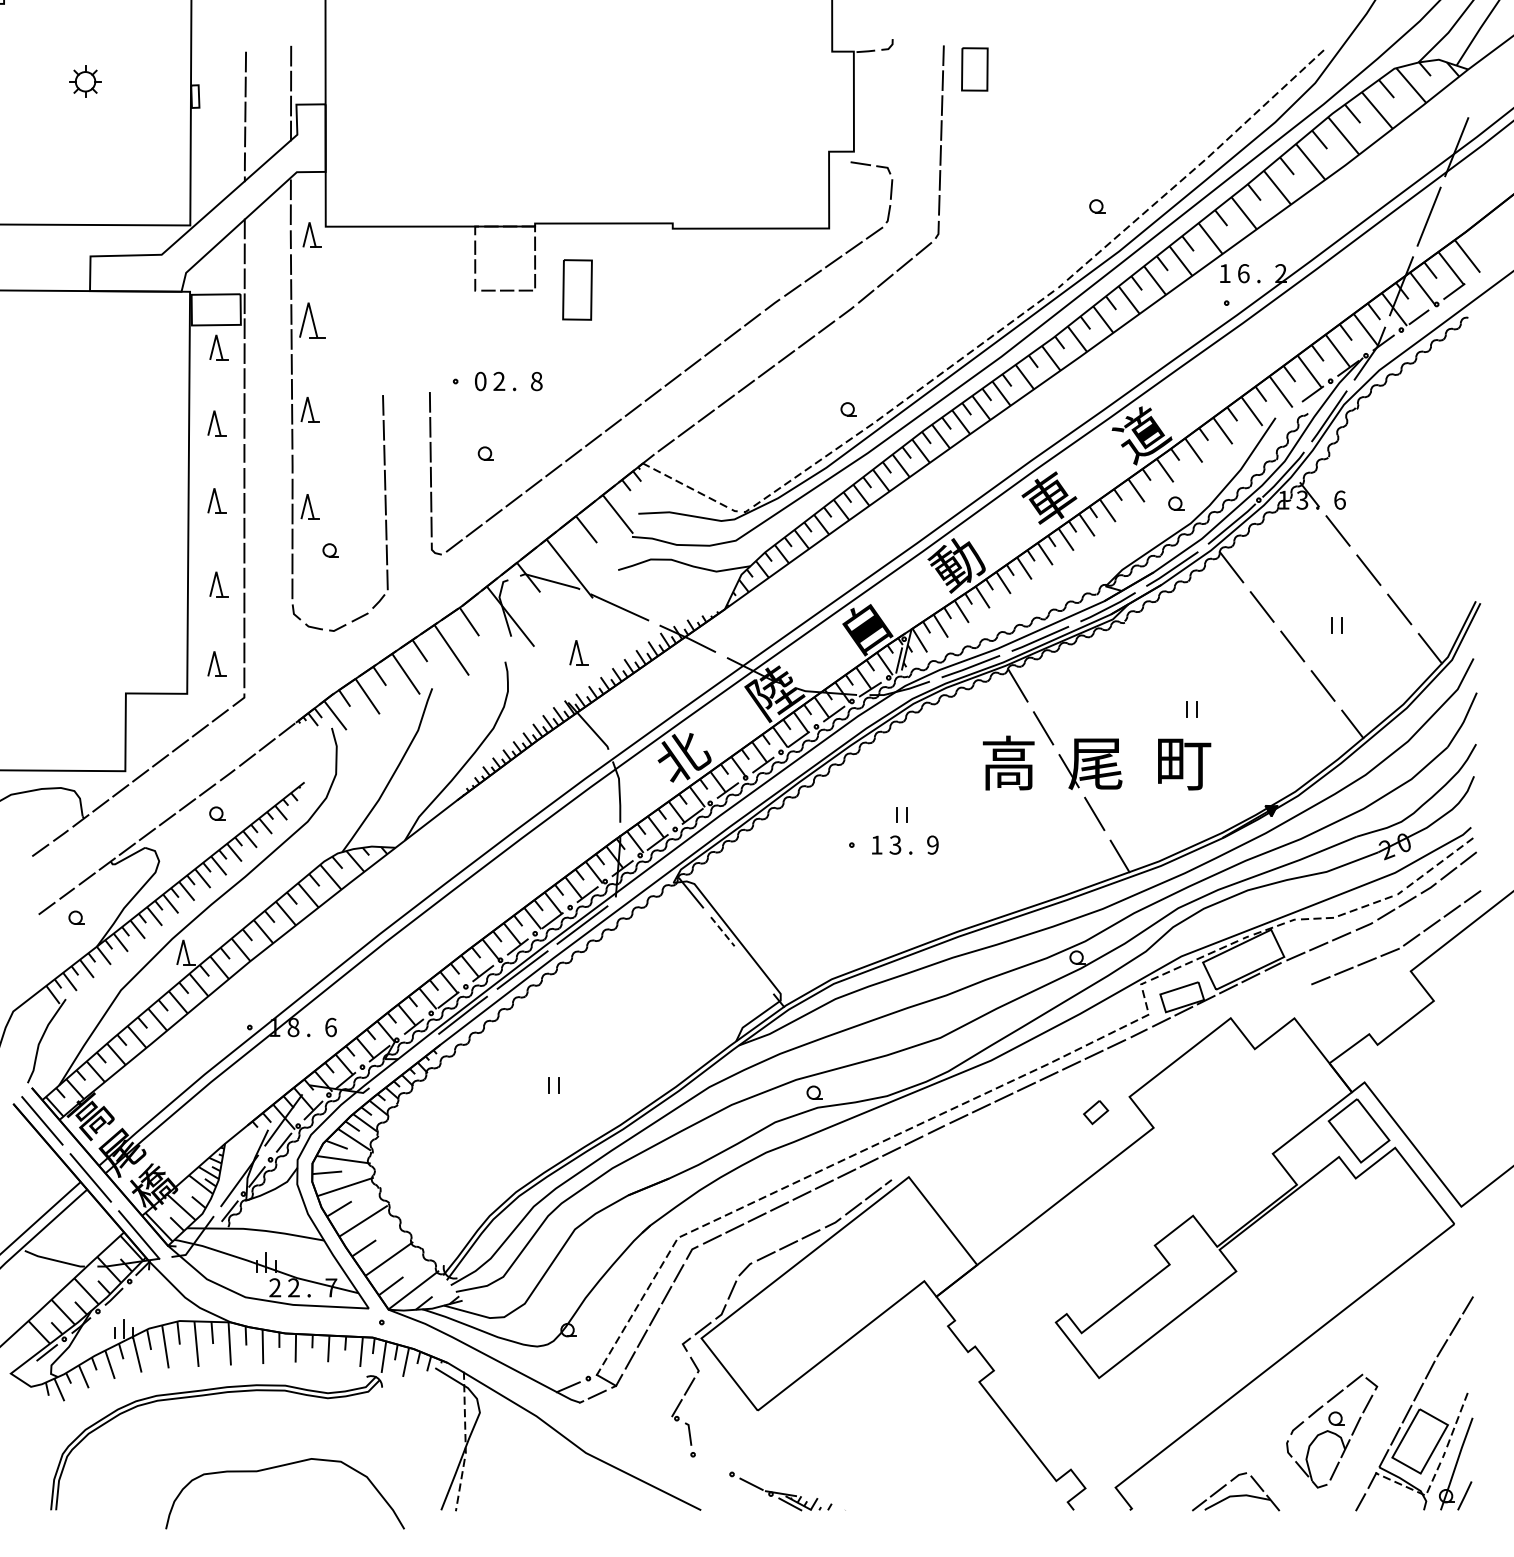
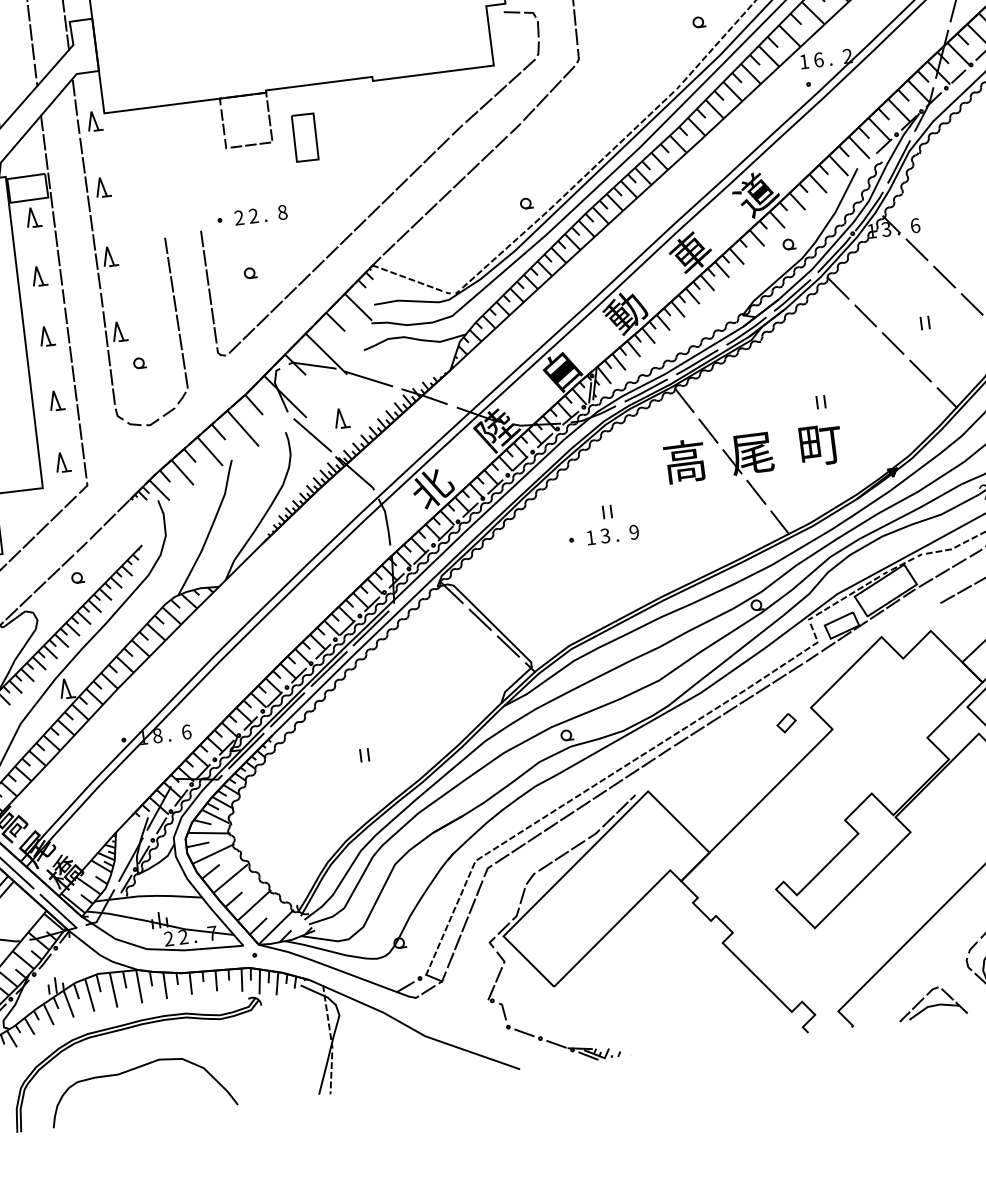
part: (311, 320) -> (102, 187), size x0.71
text: (480, 381) -> (239, 217), 0 -> 2
line: (538, 669) -> (312, 435), added
line: (722, 931) -> (480, 619), dashed -> solid
line: (754, 969) -> (508, 645), added
line: (403, 1061) -> (246, 751), added
line: (712, 1464) -> (524, 1032), added
curve: (279, 1467) -> (135, 1069), moved

